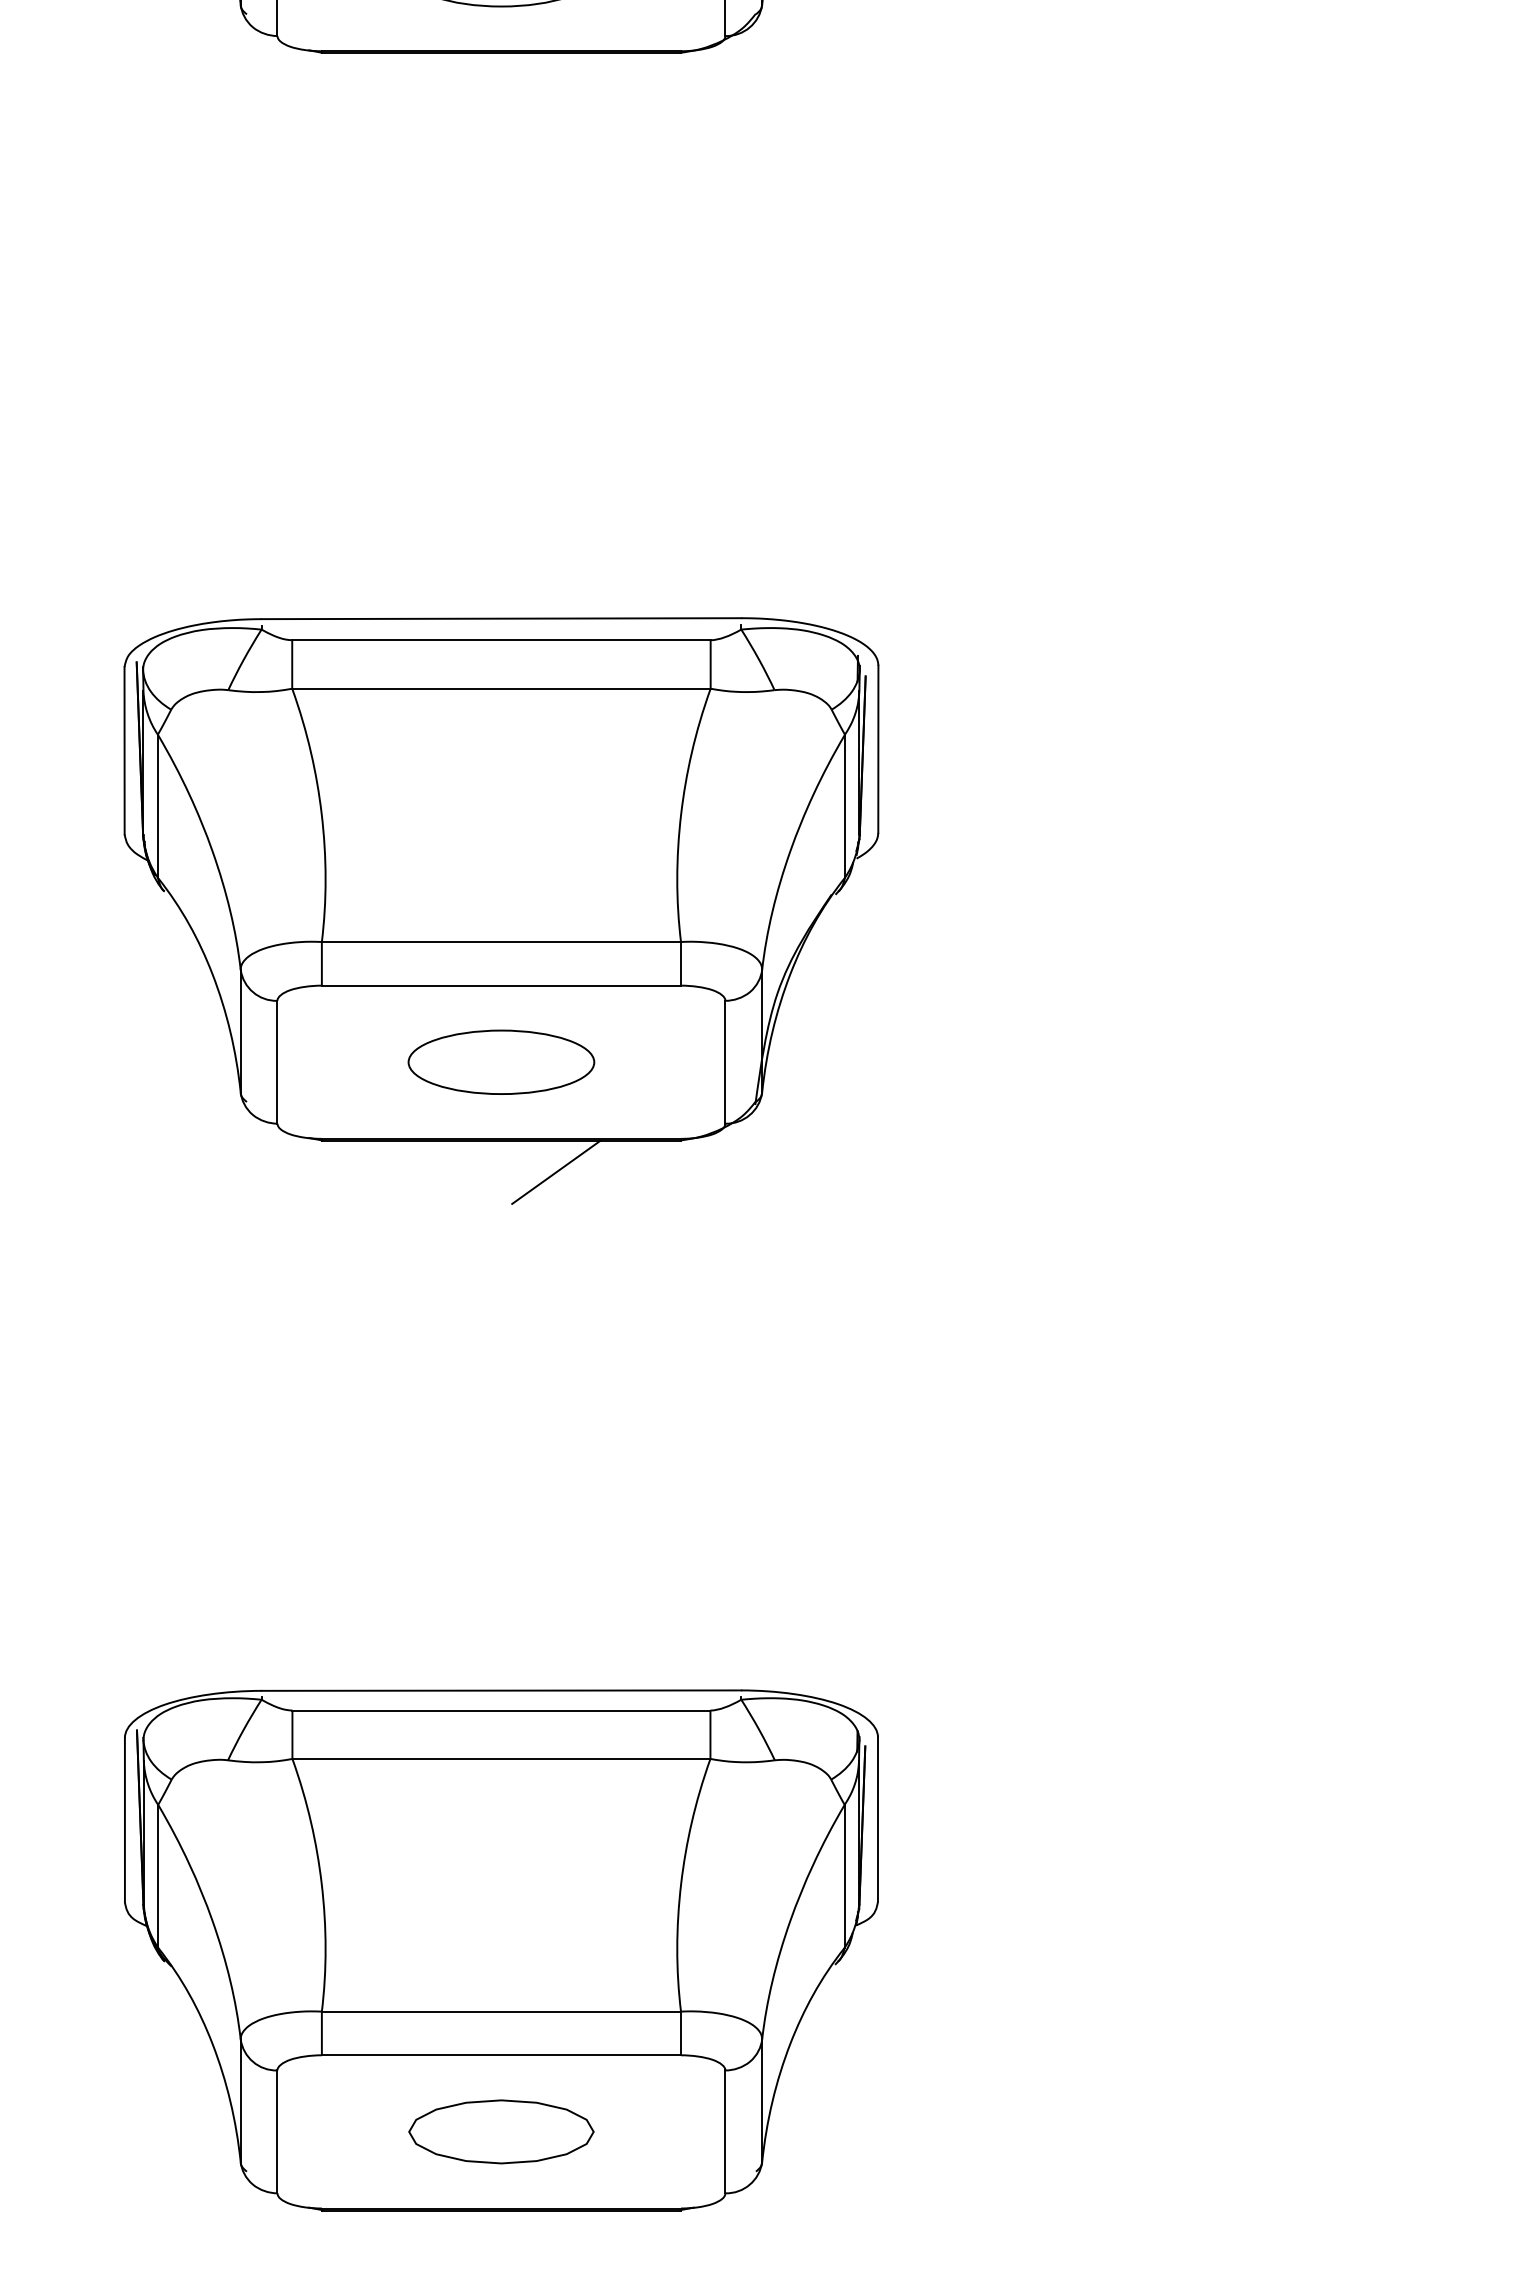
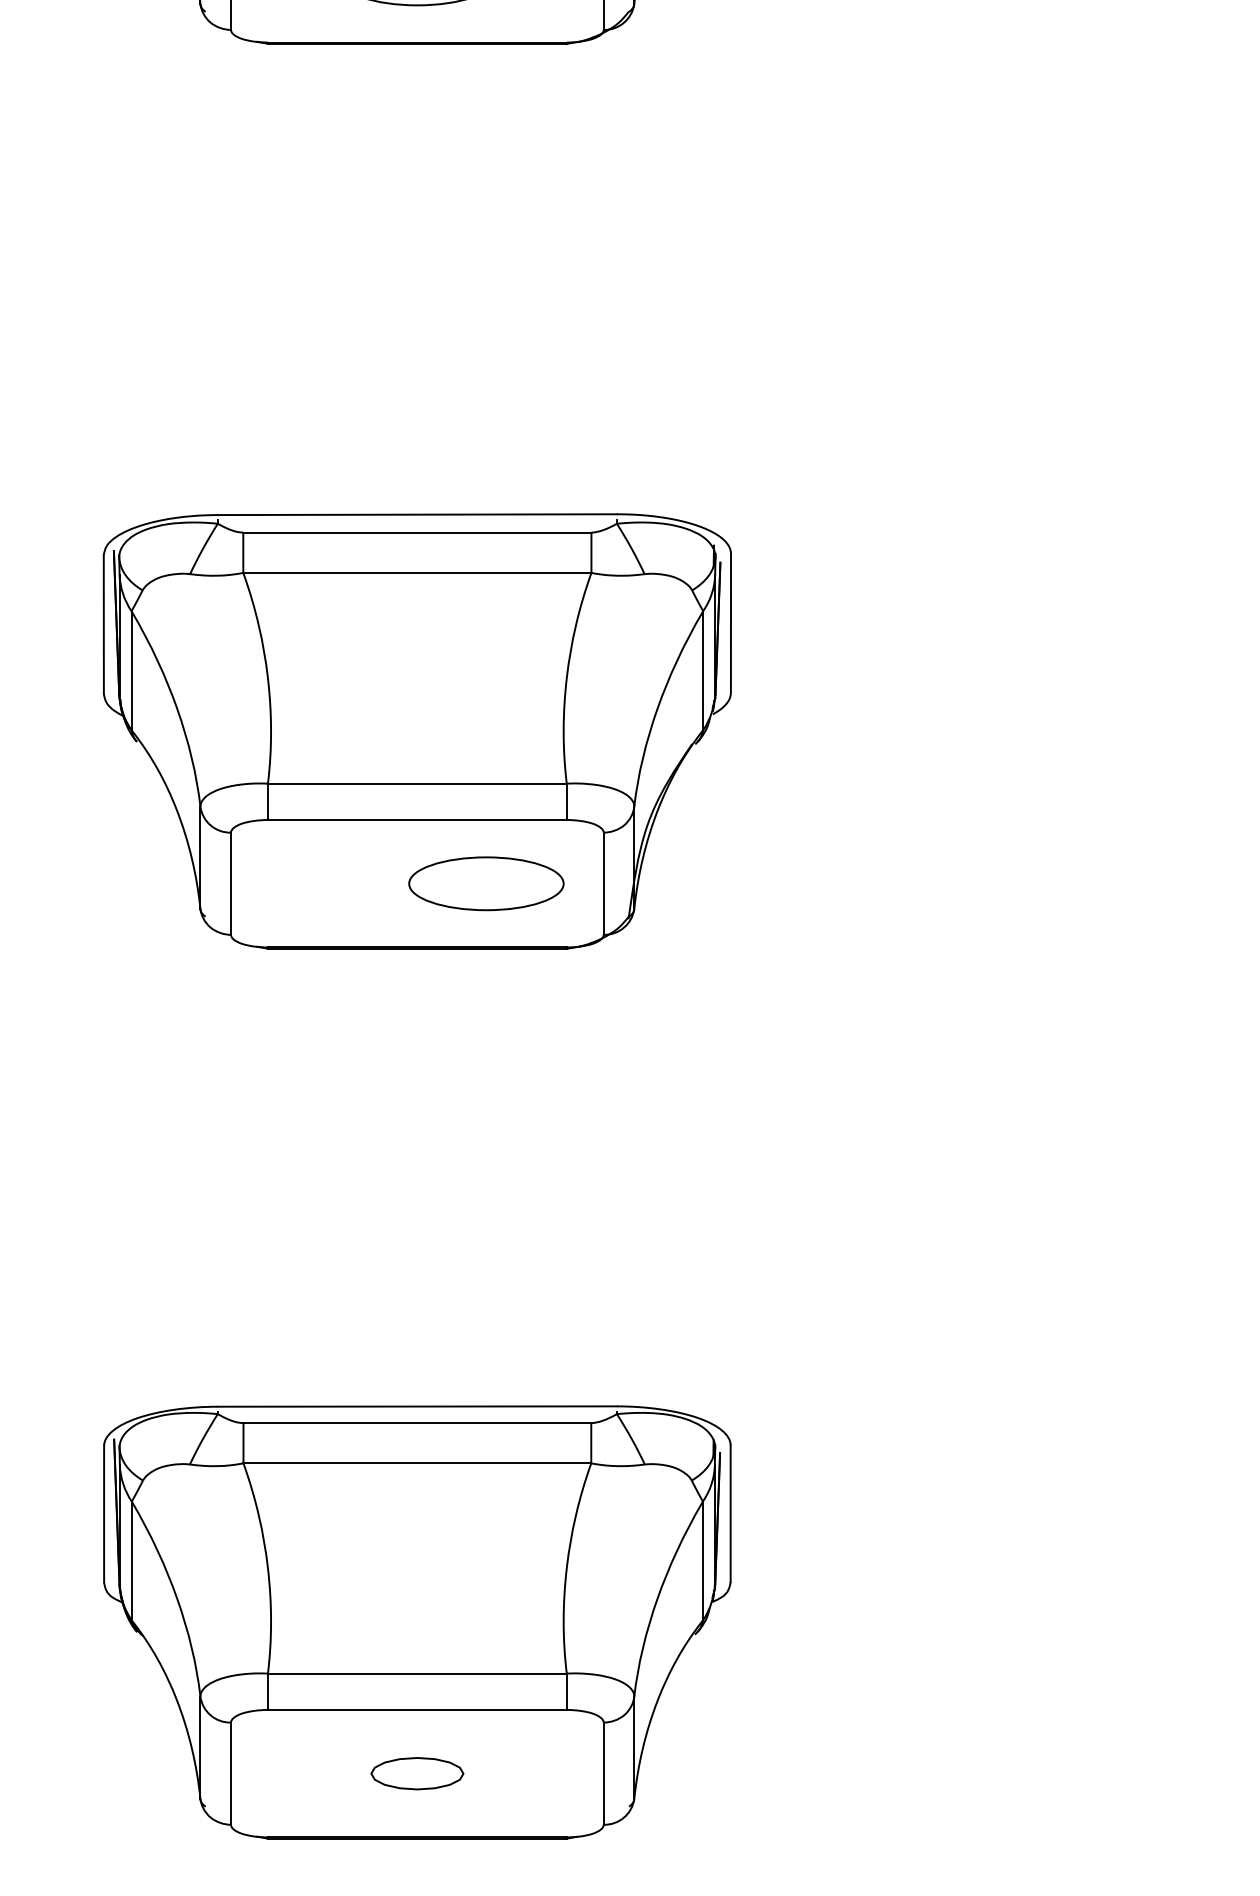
part: (501, 1061) -> (486, 883), moved
line: (555, 1172) -> (462, 975), removed
part: (501, 2131) -> (417, 1773), size x0.6

